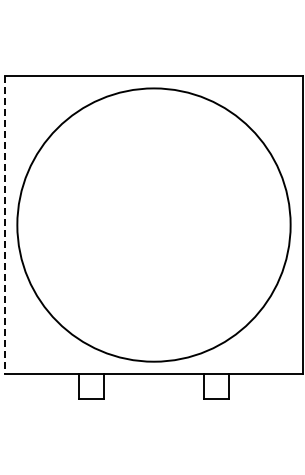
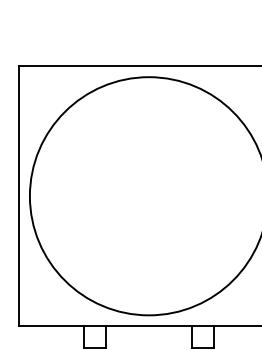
line: (4, 225) -> (18, 196), dashed -> solid

